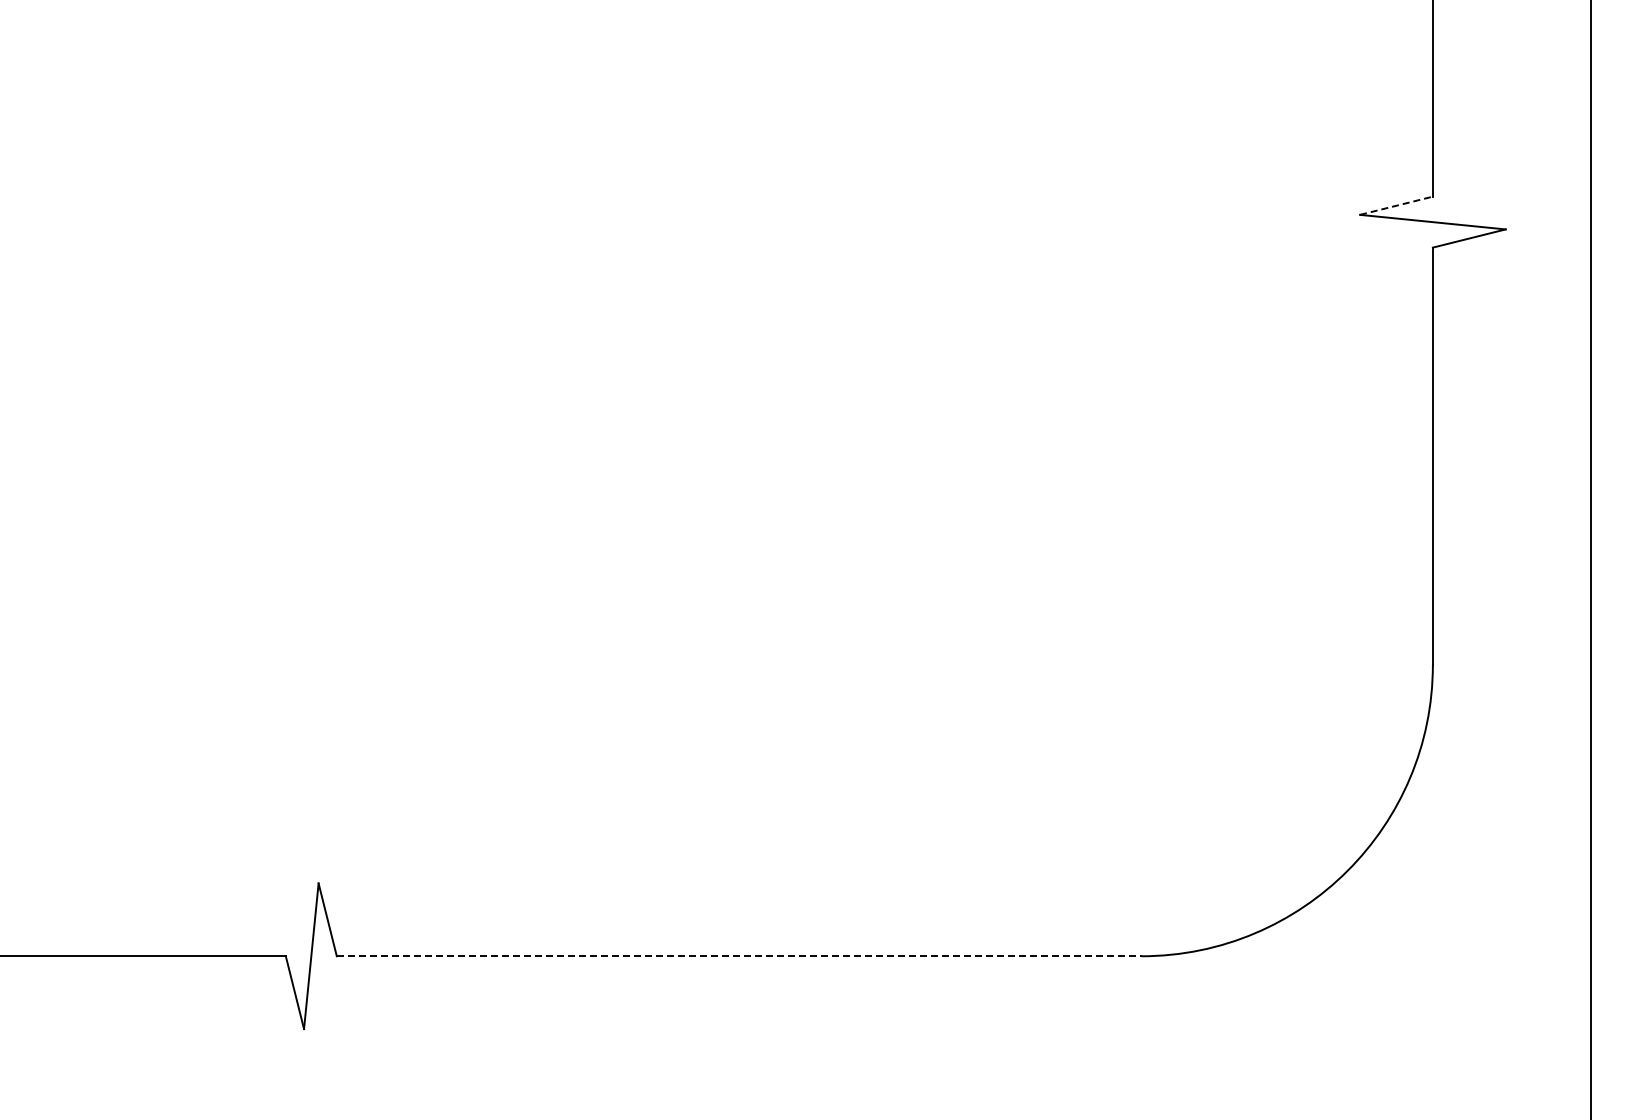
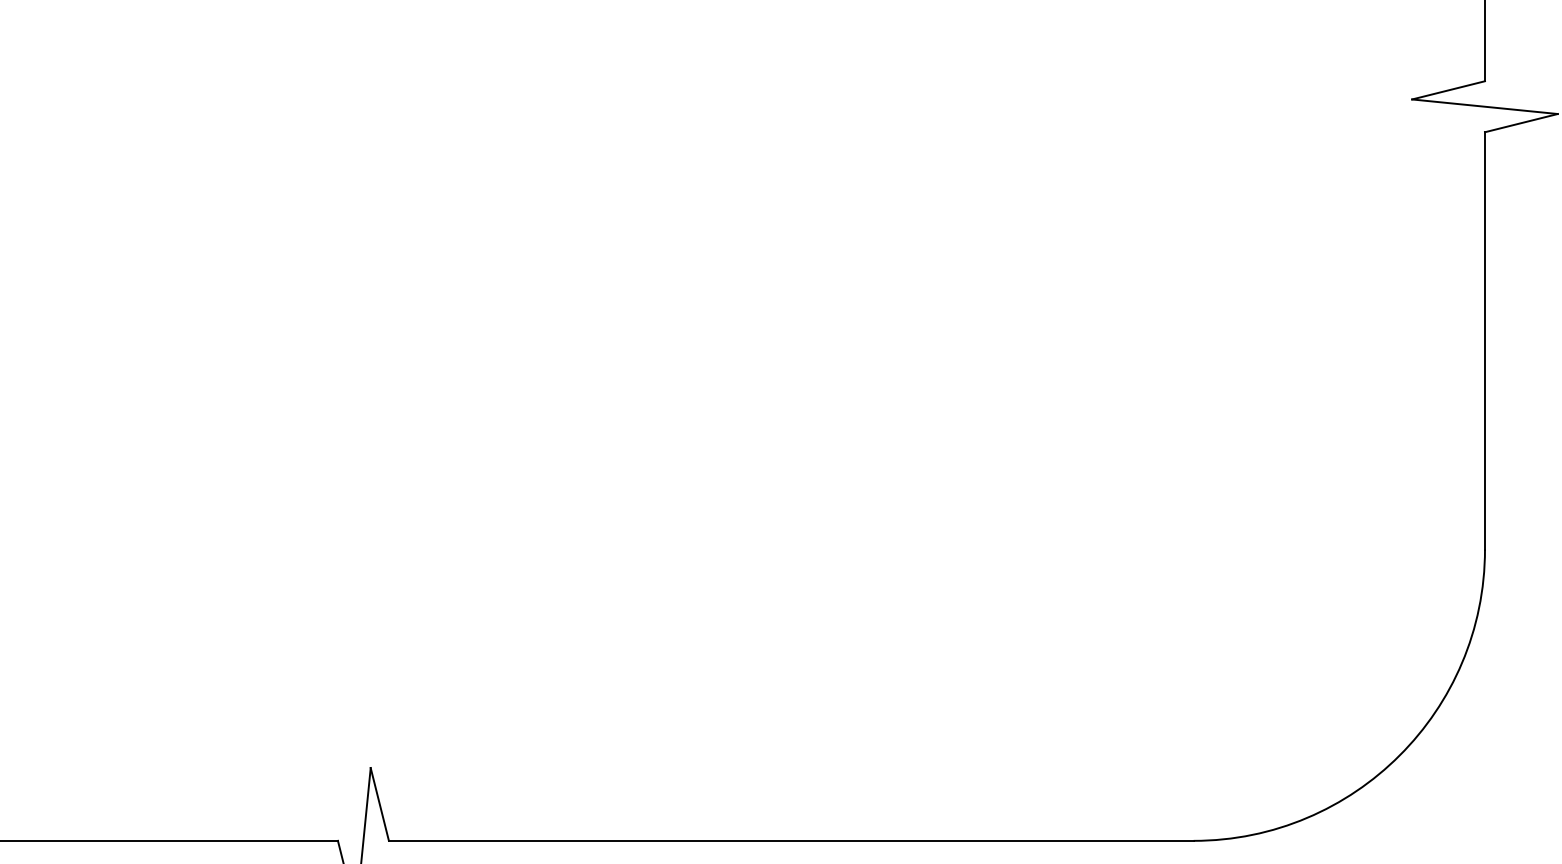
line: (1396, 205) -> (1448, 90), dashed -> solid
line: (739, 956) -> (791, 841), dashed -> solid

